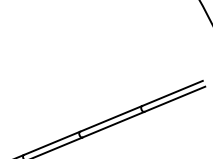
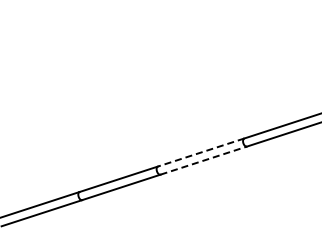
line: (110, 118) -> (200, 152), solid -> dashed
line: (113, 124) -> (204, 160), solid -> dashed

